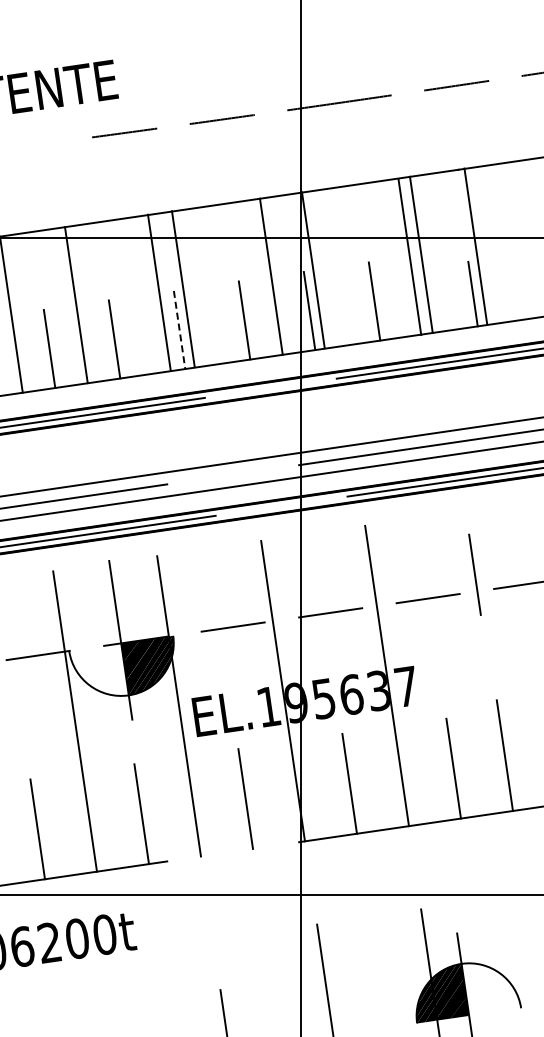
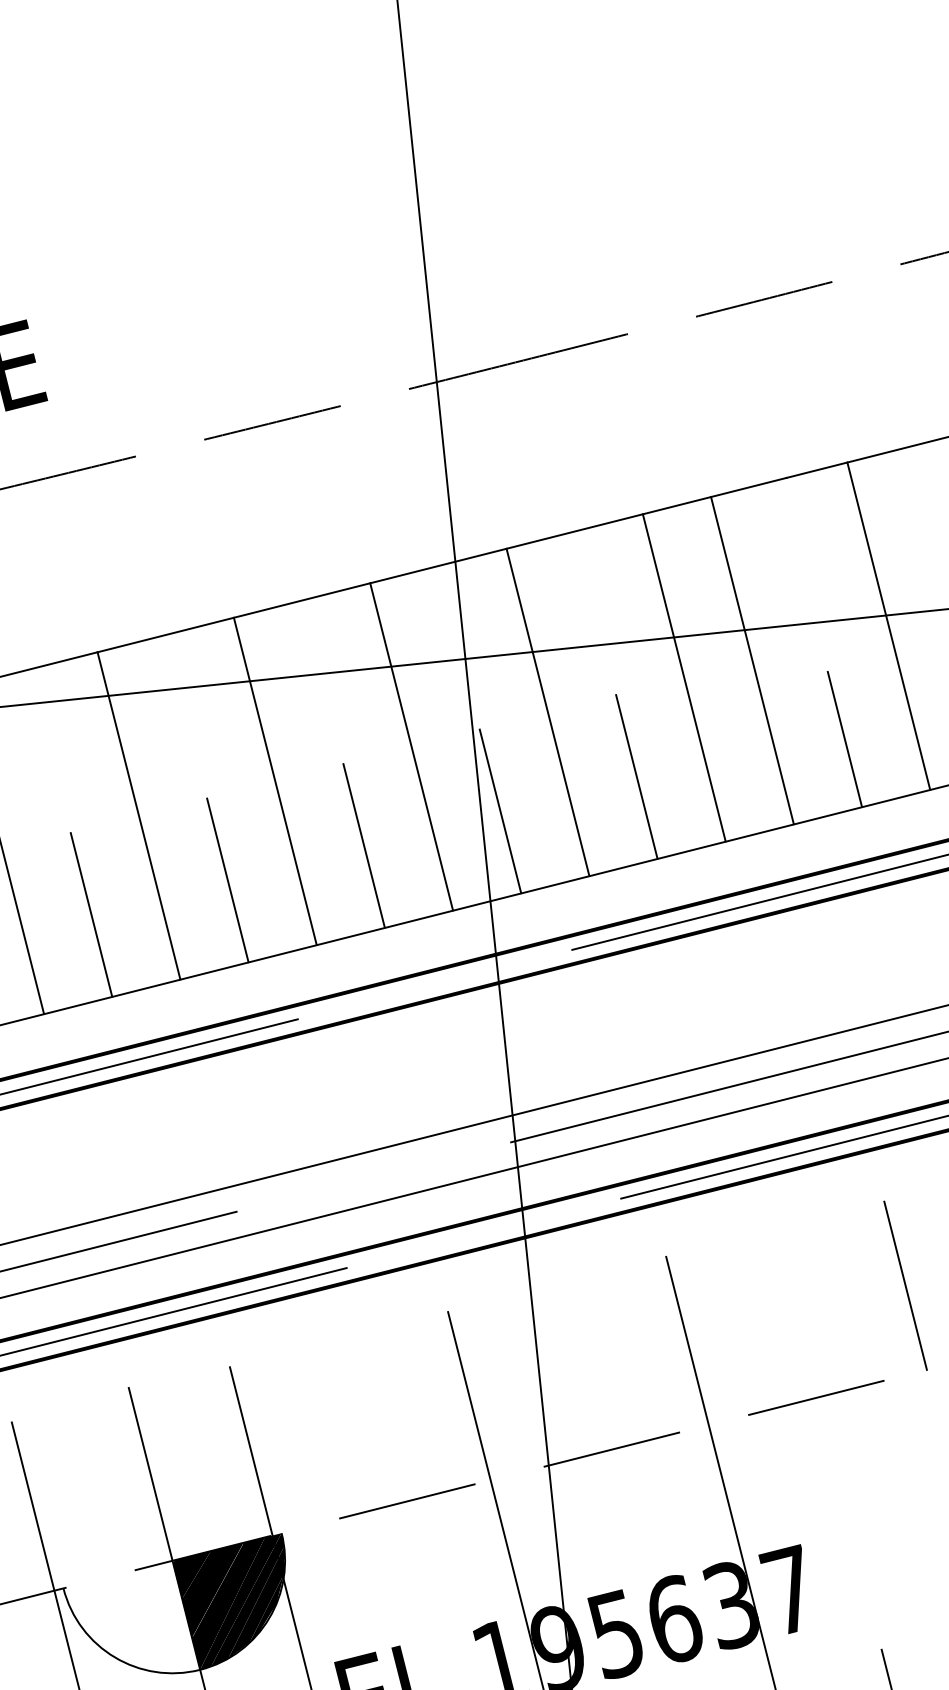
line: (475, 246) -> (888, 626), moved
line: (420, 254) -> (682, 677), moved
line: (409, 257) -> (751, 661), moved
line: (312, 270) -> (546, 713), moved
line: (182, 289) -> (273, 782), moved
line: (159, 292) -> (139, 815), moved
line: (179, 330) -> (227, 881), dashed -> solid
line: (474, 574) -> (904, 1285), moved

